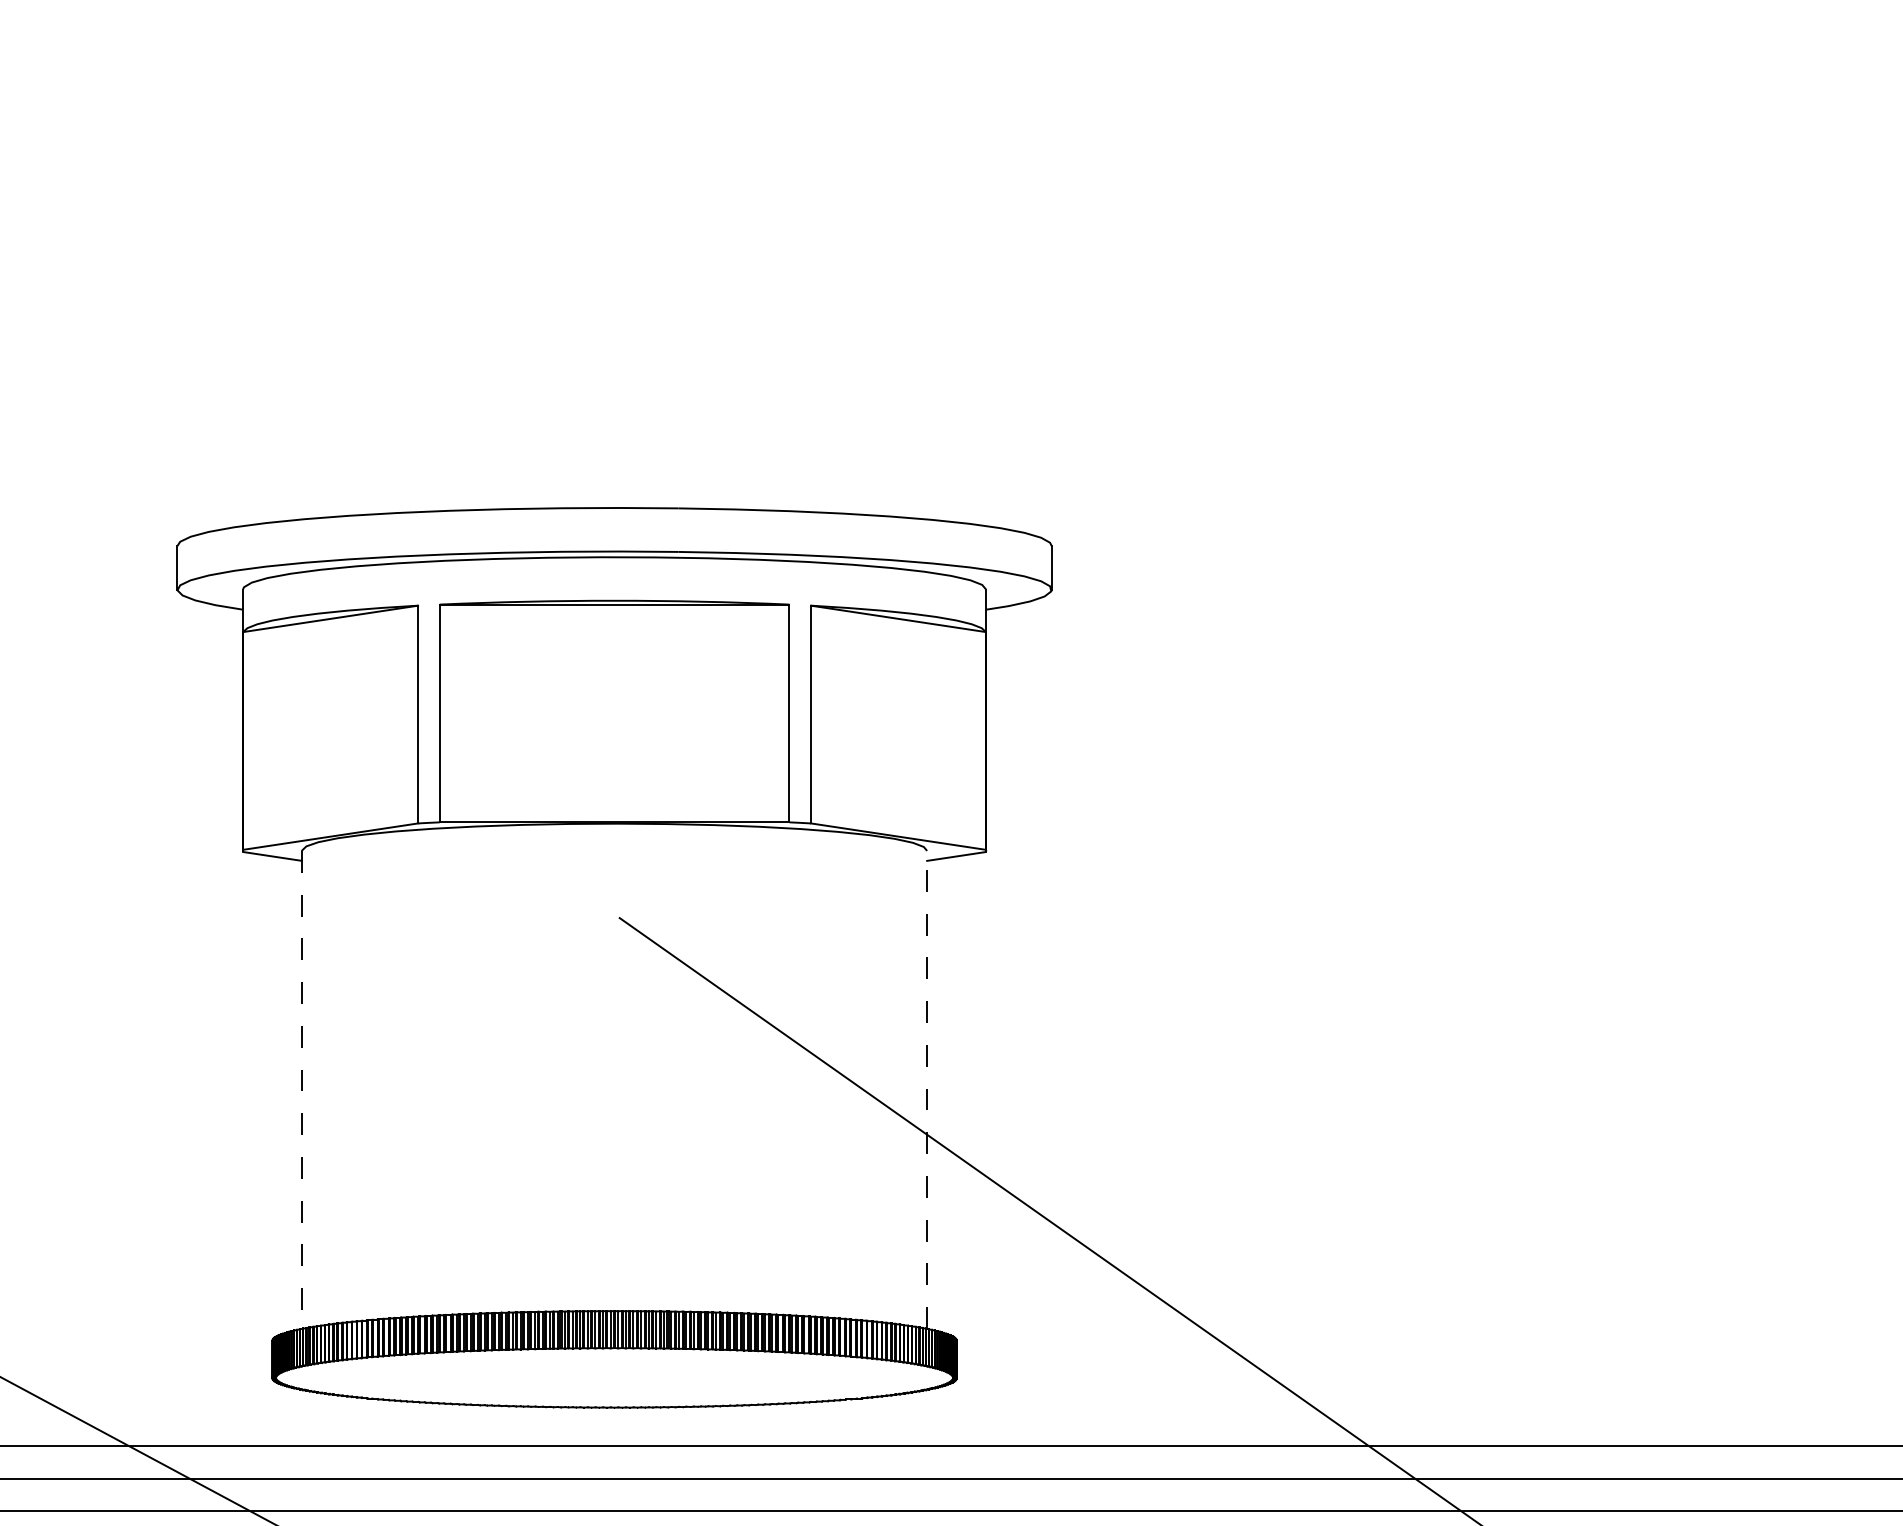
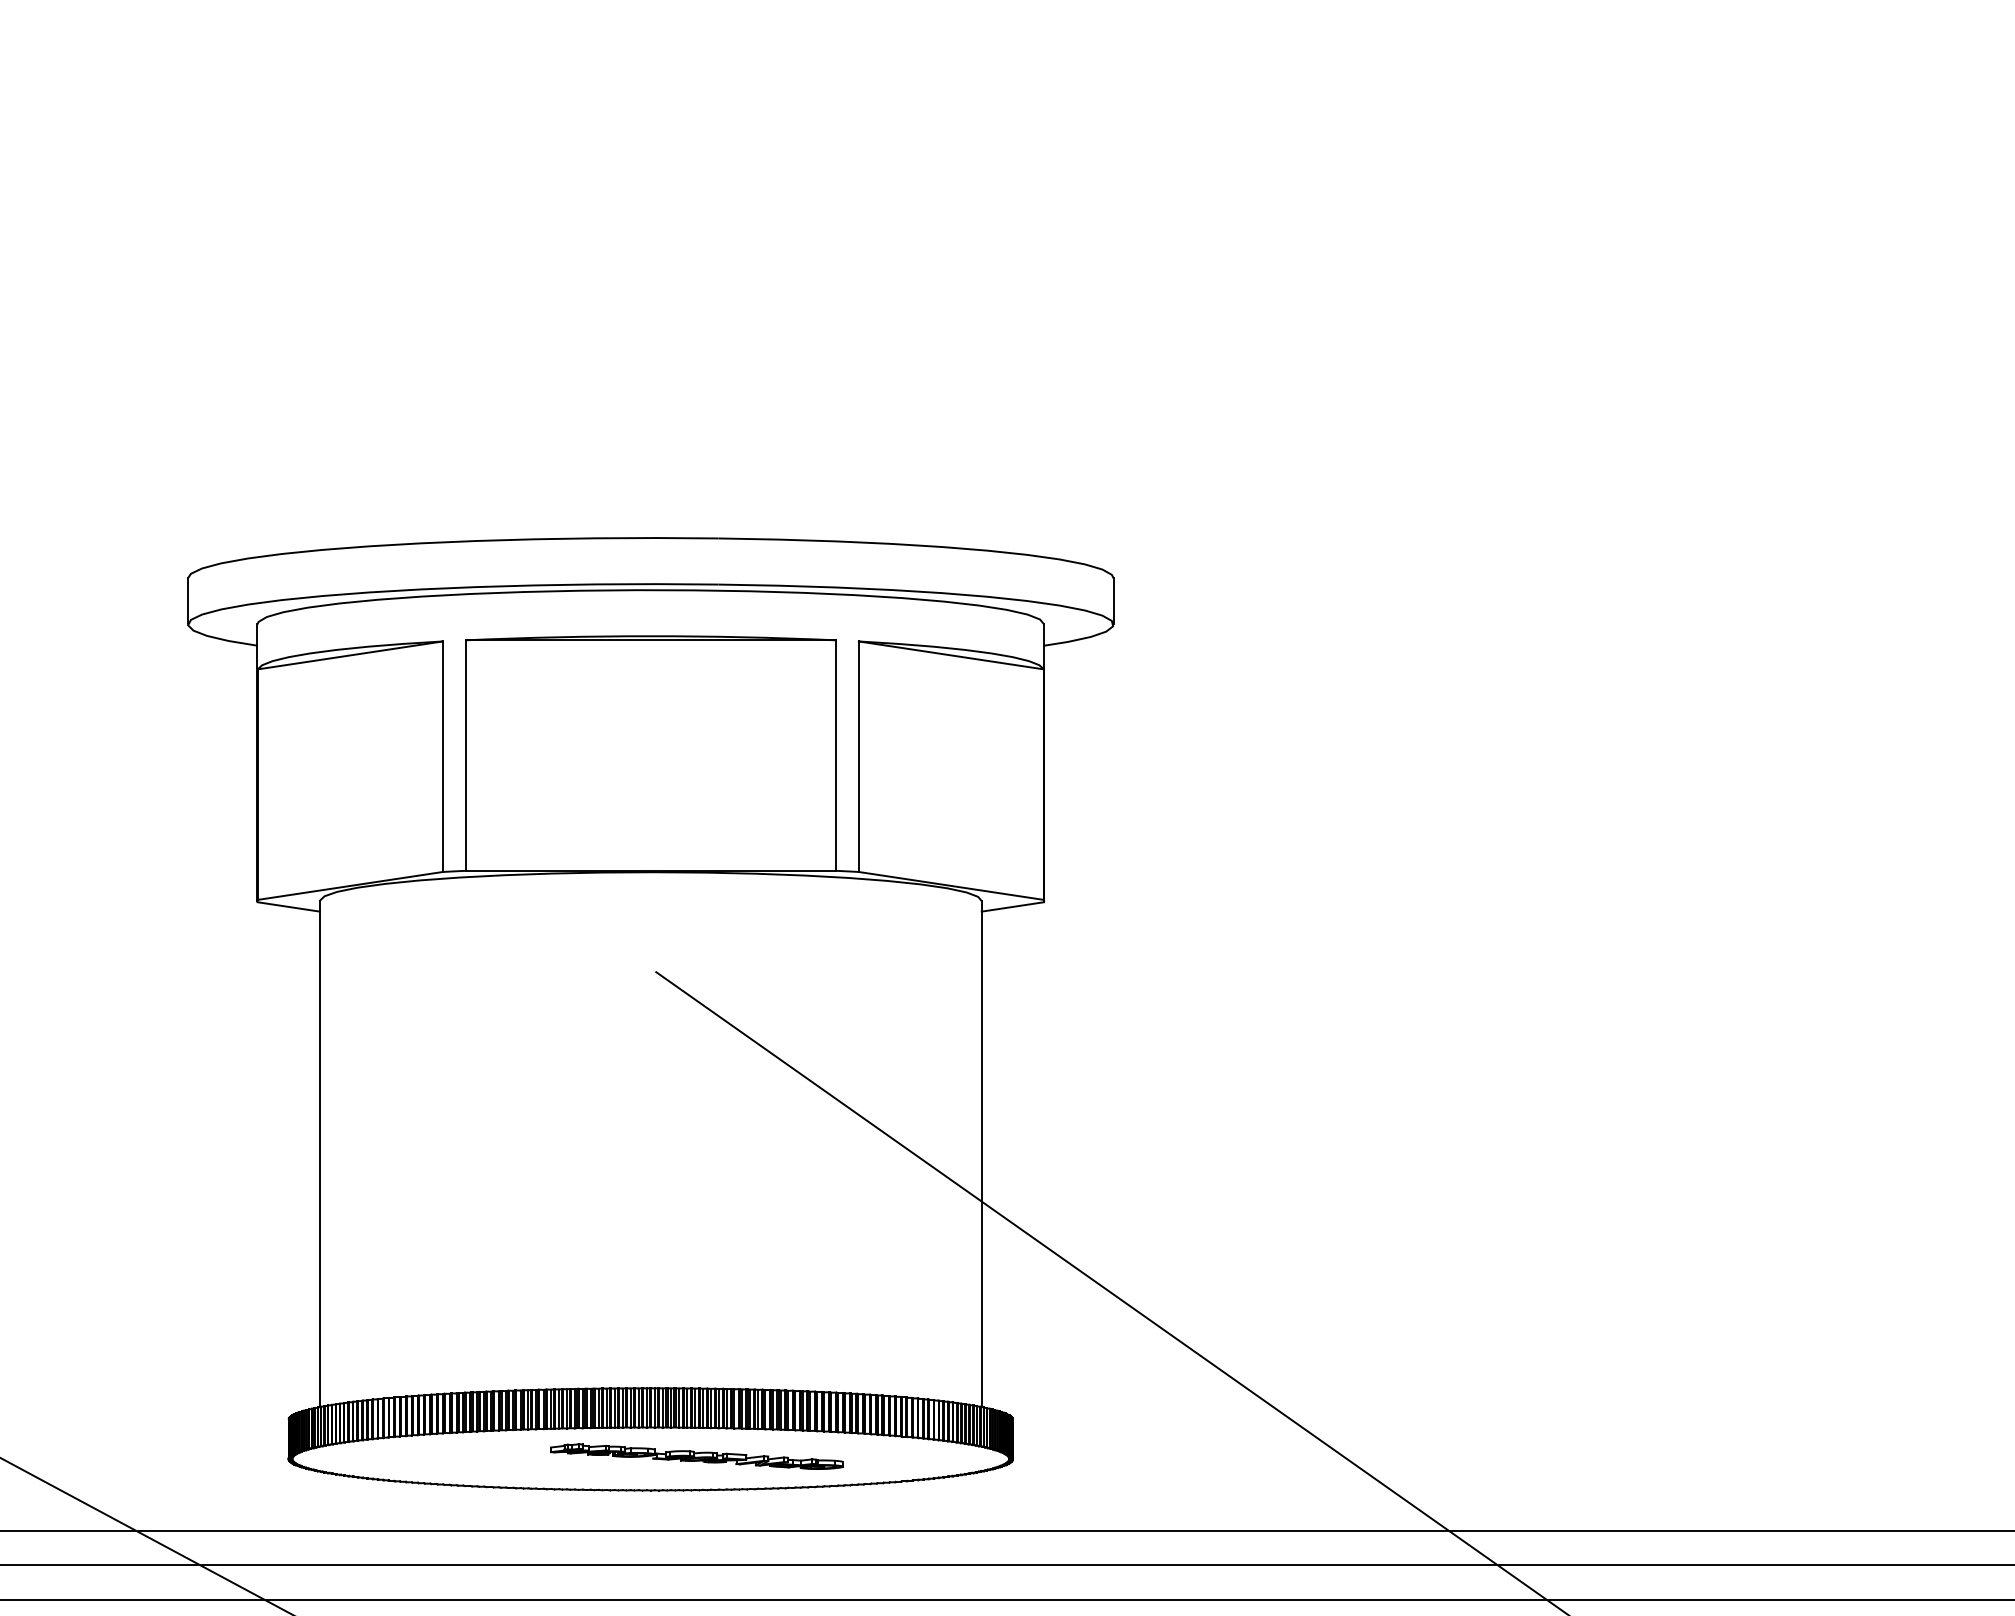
line: (926, 1089) -> (981, 1153), dashed -> solid
line: (301, 1090) -> (319, 1154), dashed -> solid
part: (657, 1375) -> (696, 1456), added

